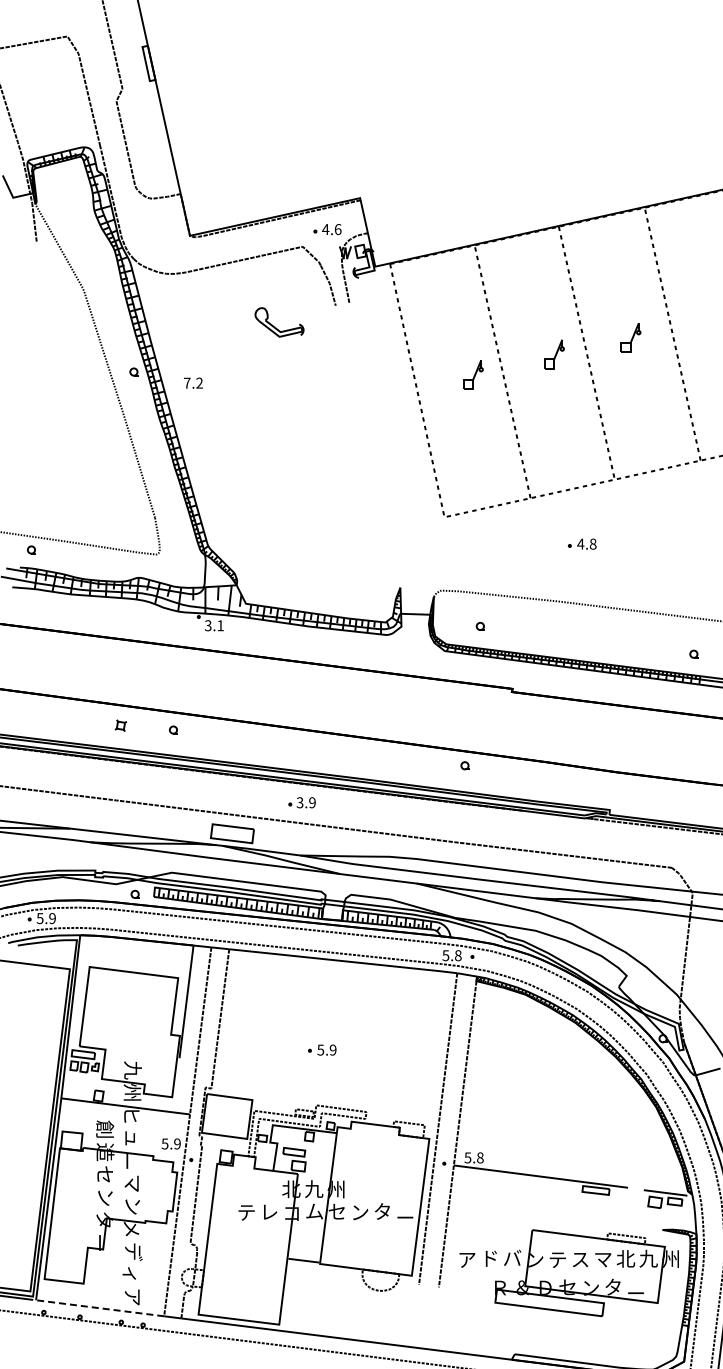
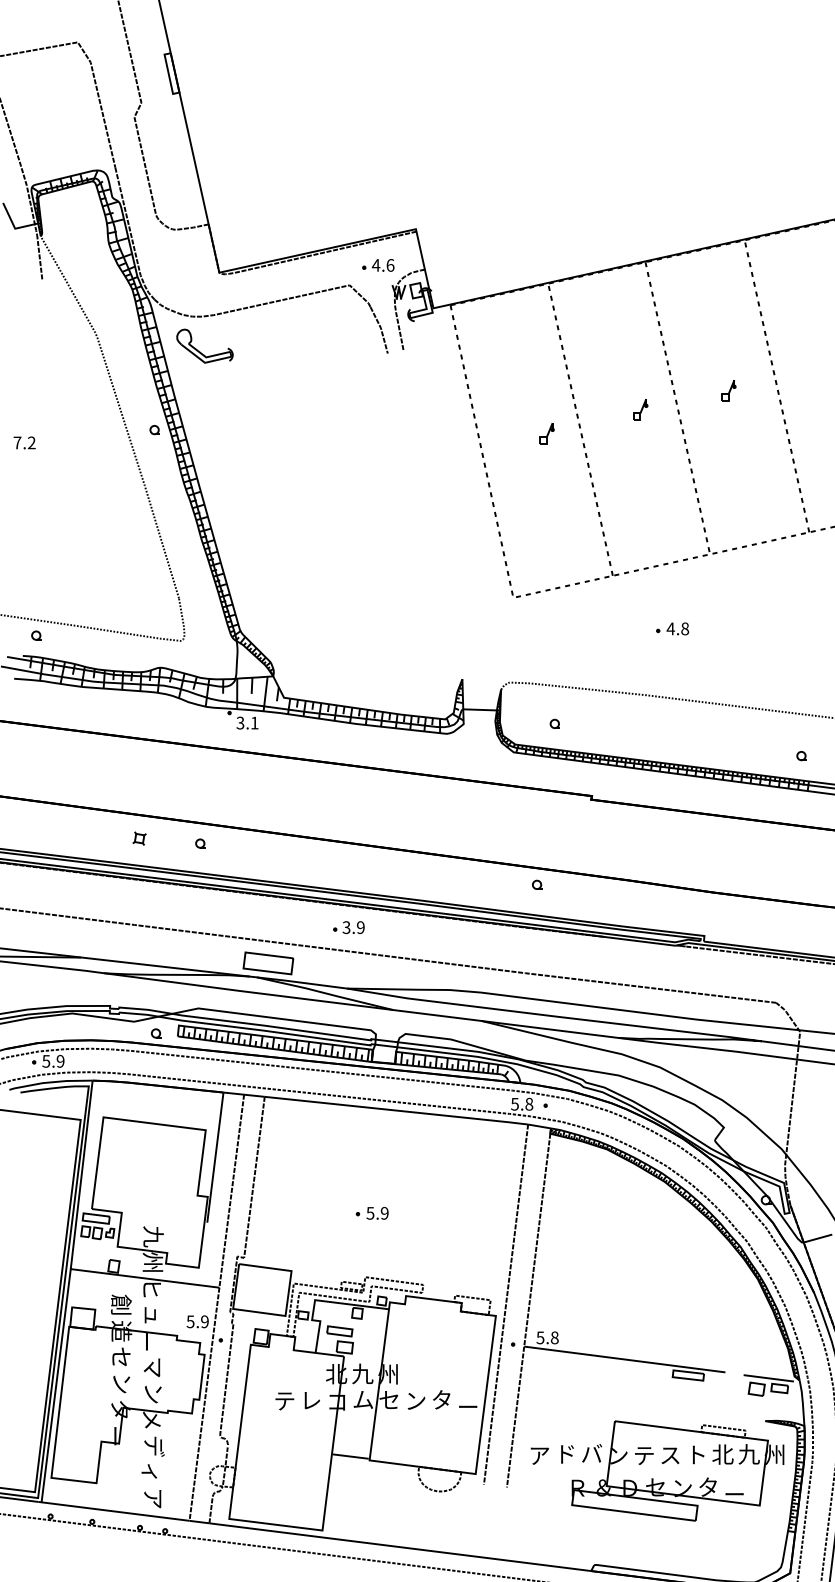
part: (279, 322) -> (204, 346), moved
part: (630, 337) -> (728, 390), size x0.62
part: (554, 354) -> (640, 409), size x0.62
part: (473, 375) -> (546, 434), size x0.62
text: (193, 382) -> (24, 442), moved
text: (603, 1259) -> (697, 1455), マ -> ト
line: (98, 1308) -> (113, 1511), dashed -> solid

